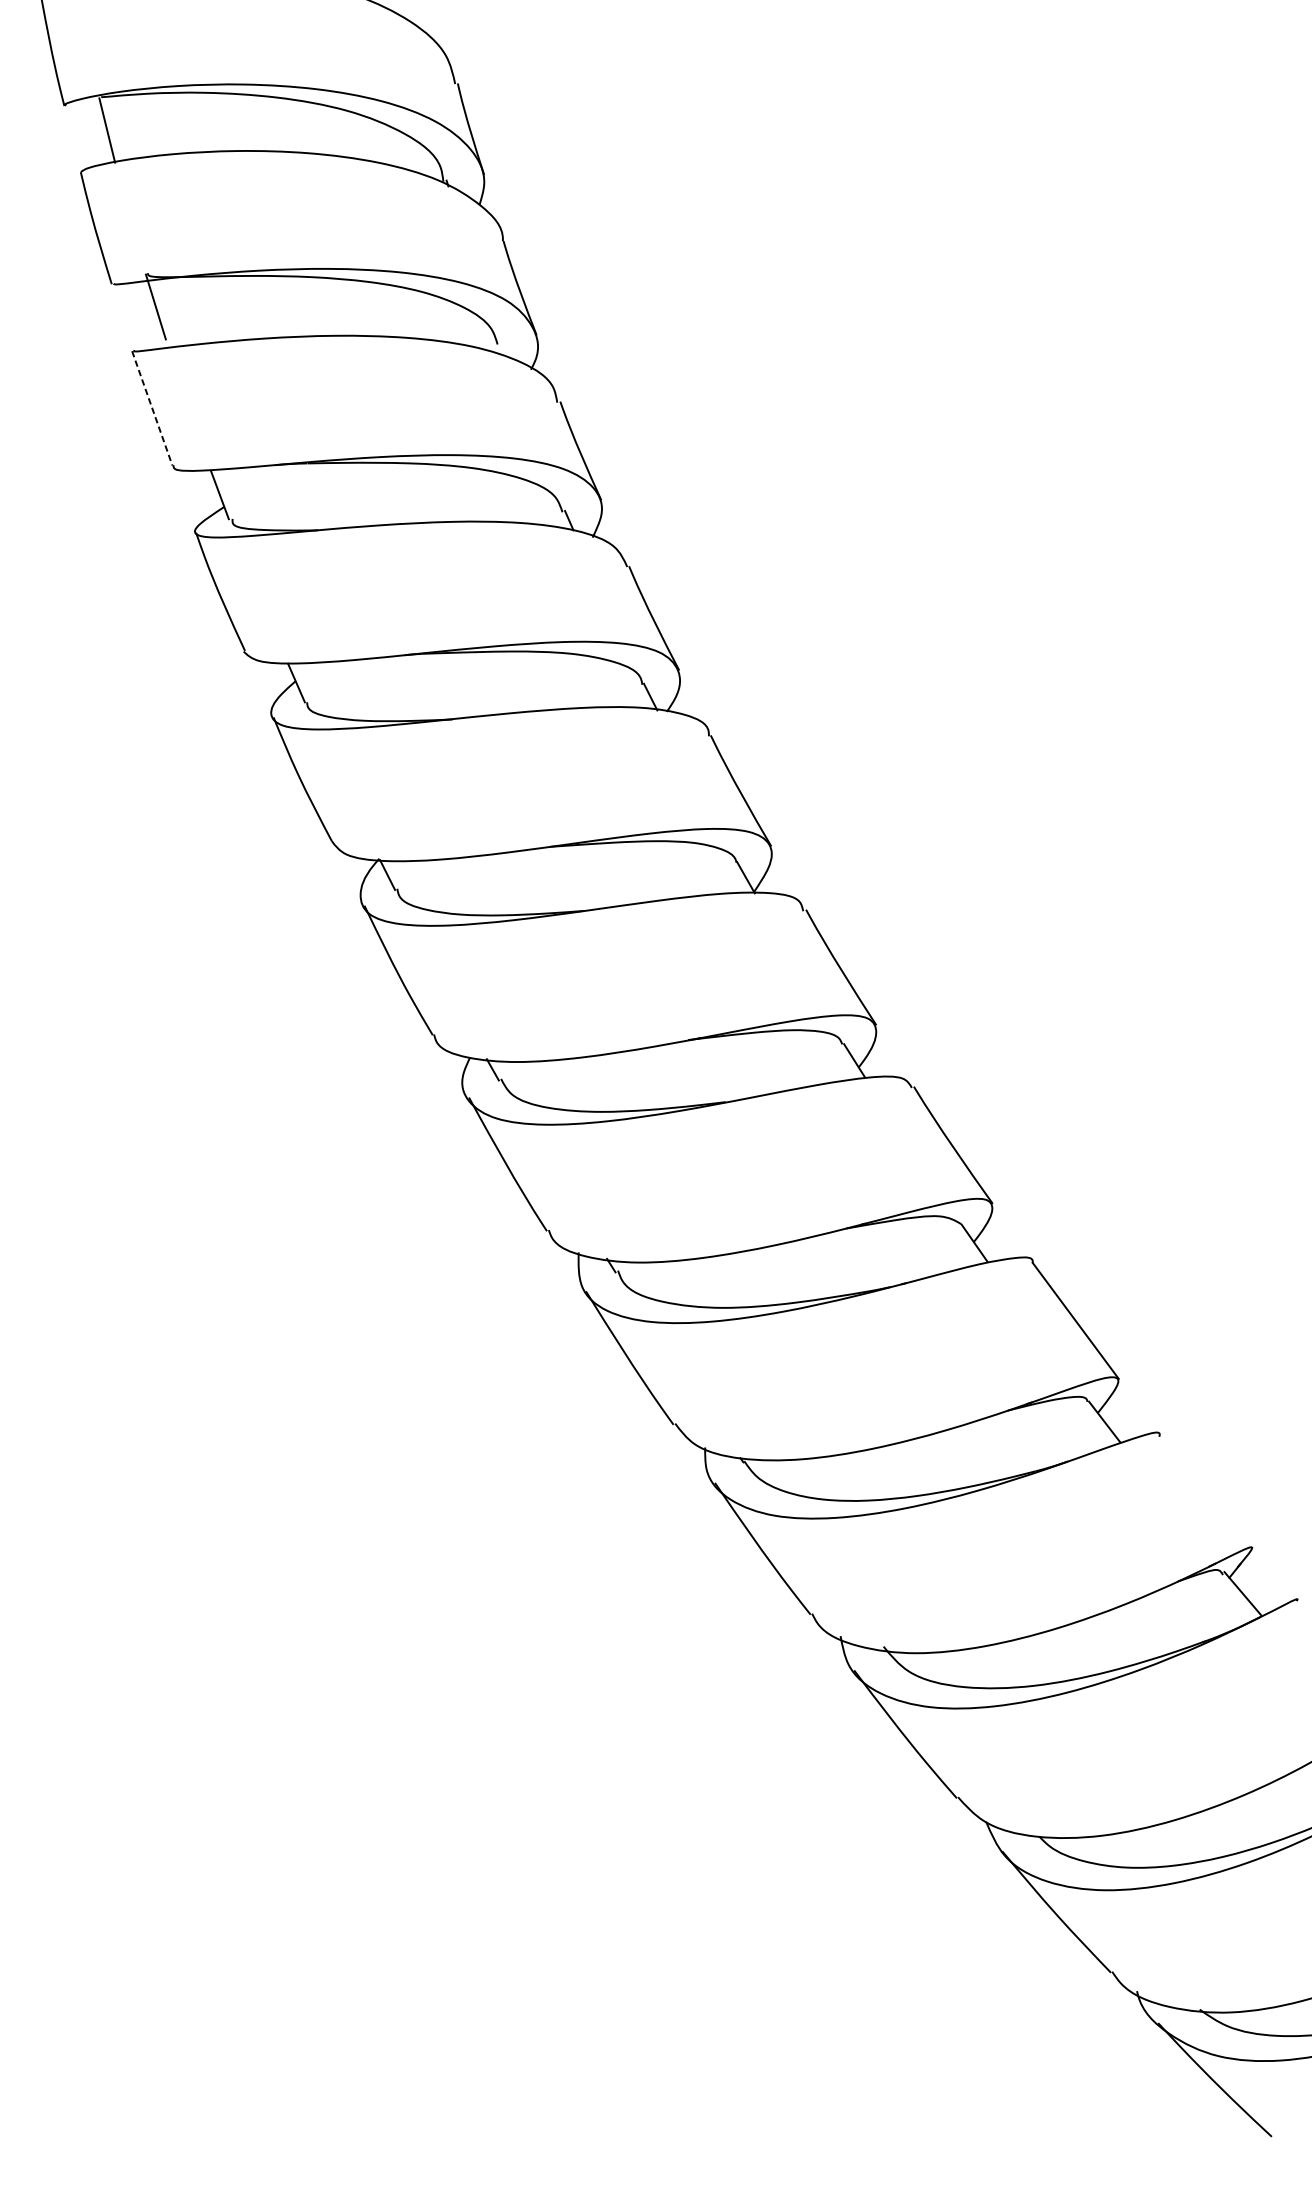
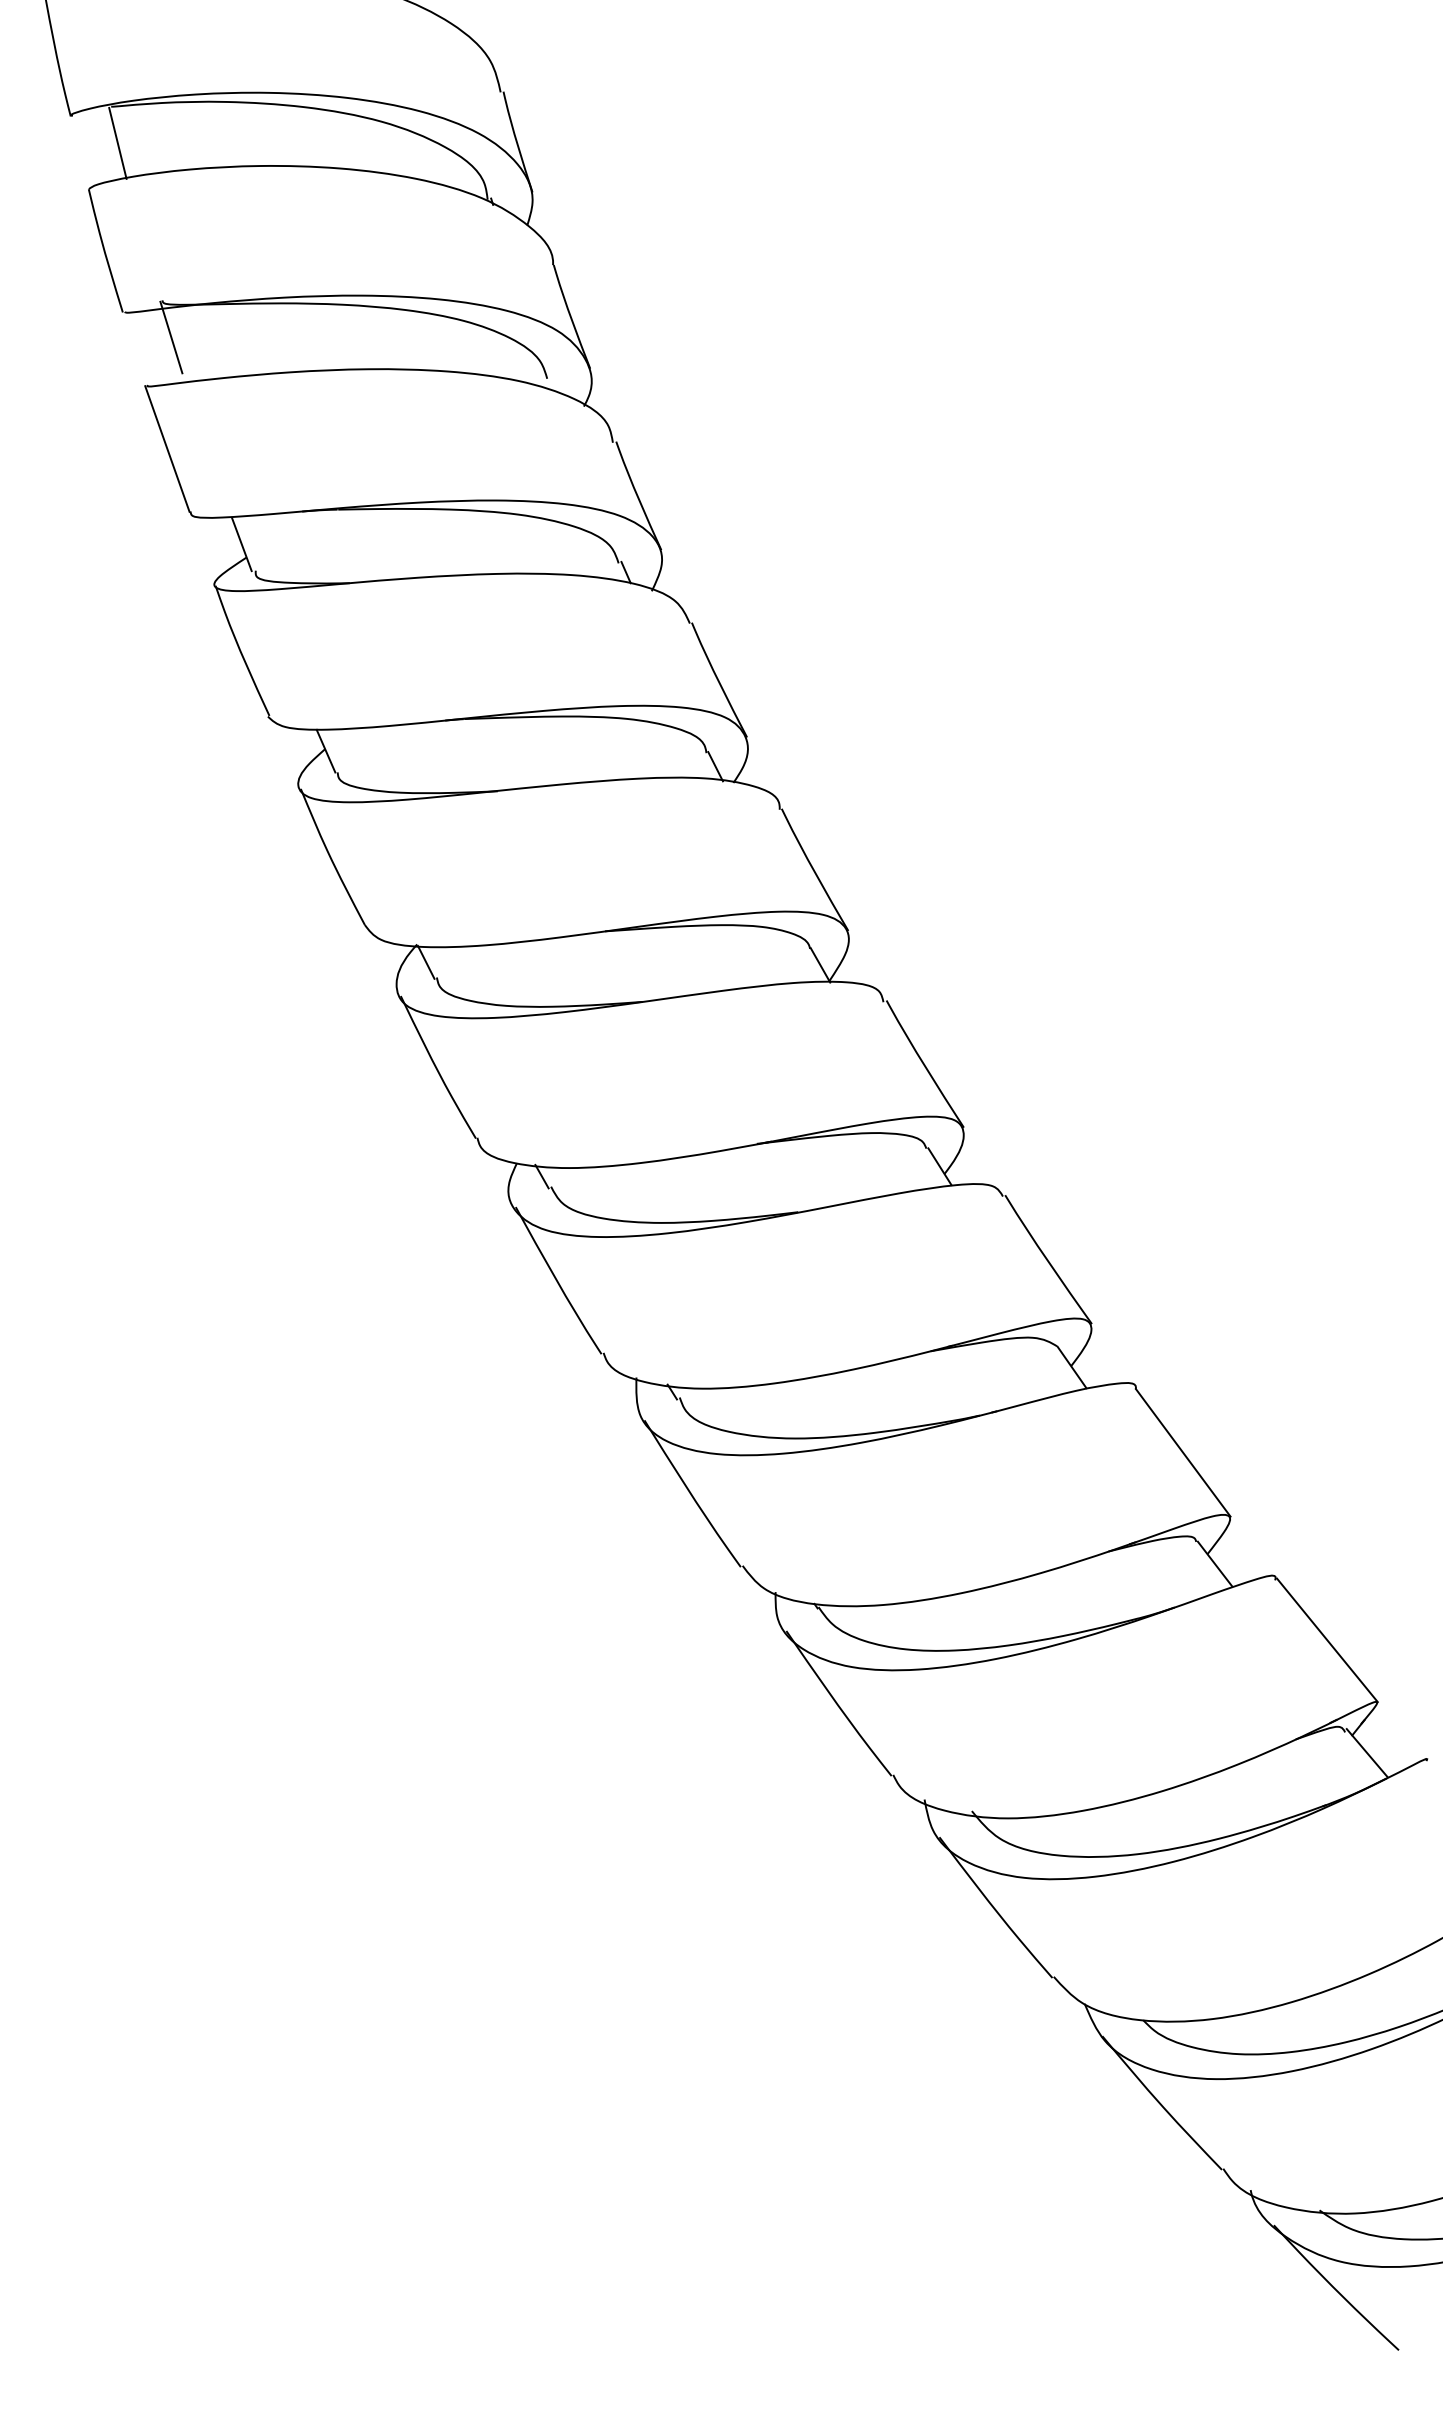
line: (152, 408) -> (167, 449), dashed -> solid
line: (1206, 1491) -> (1327, 1640), added

